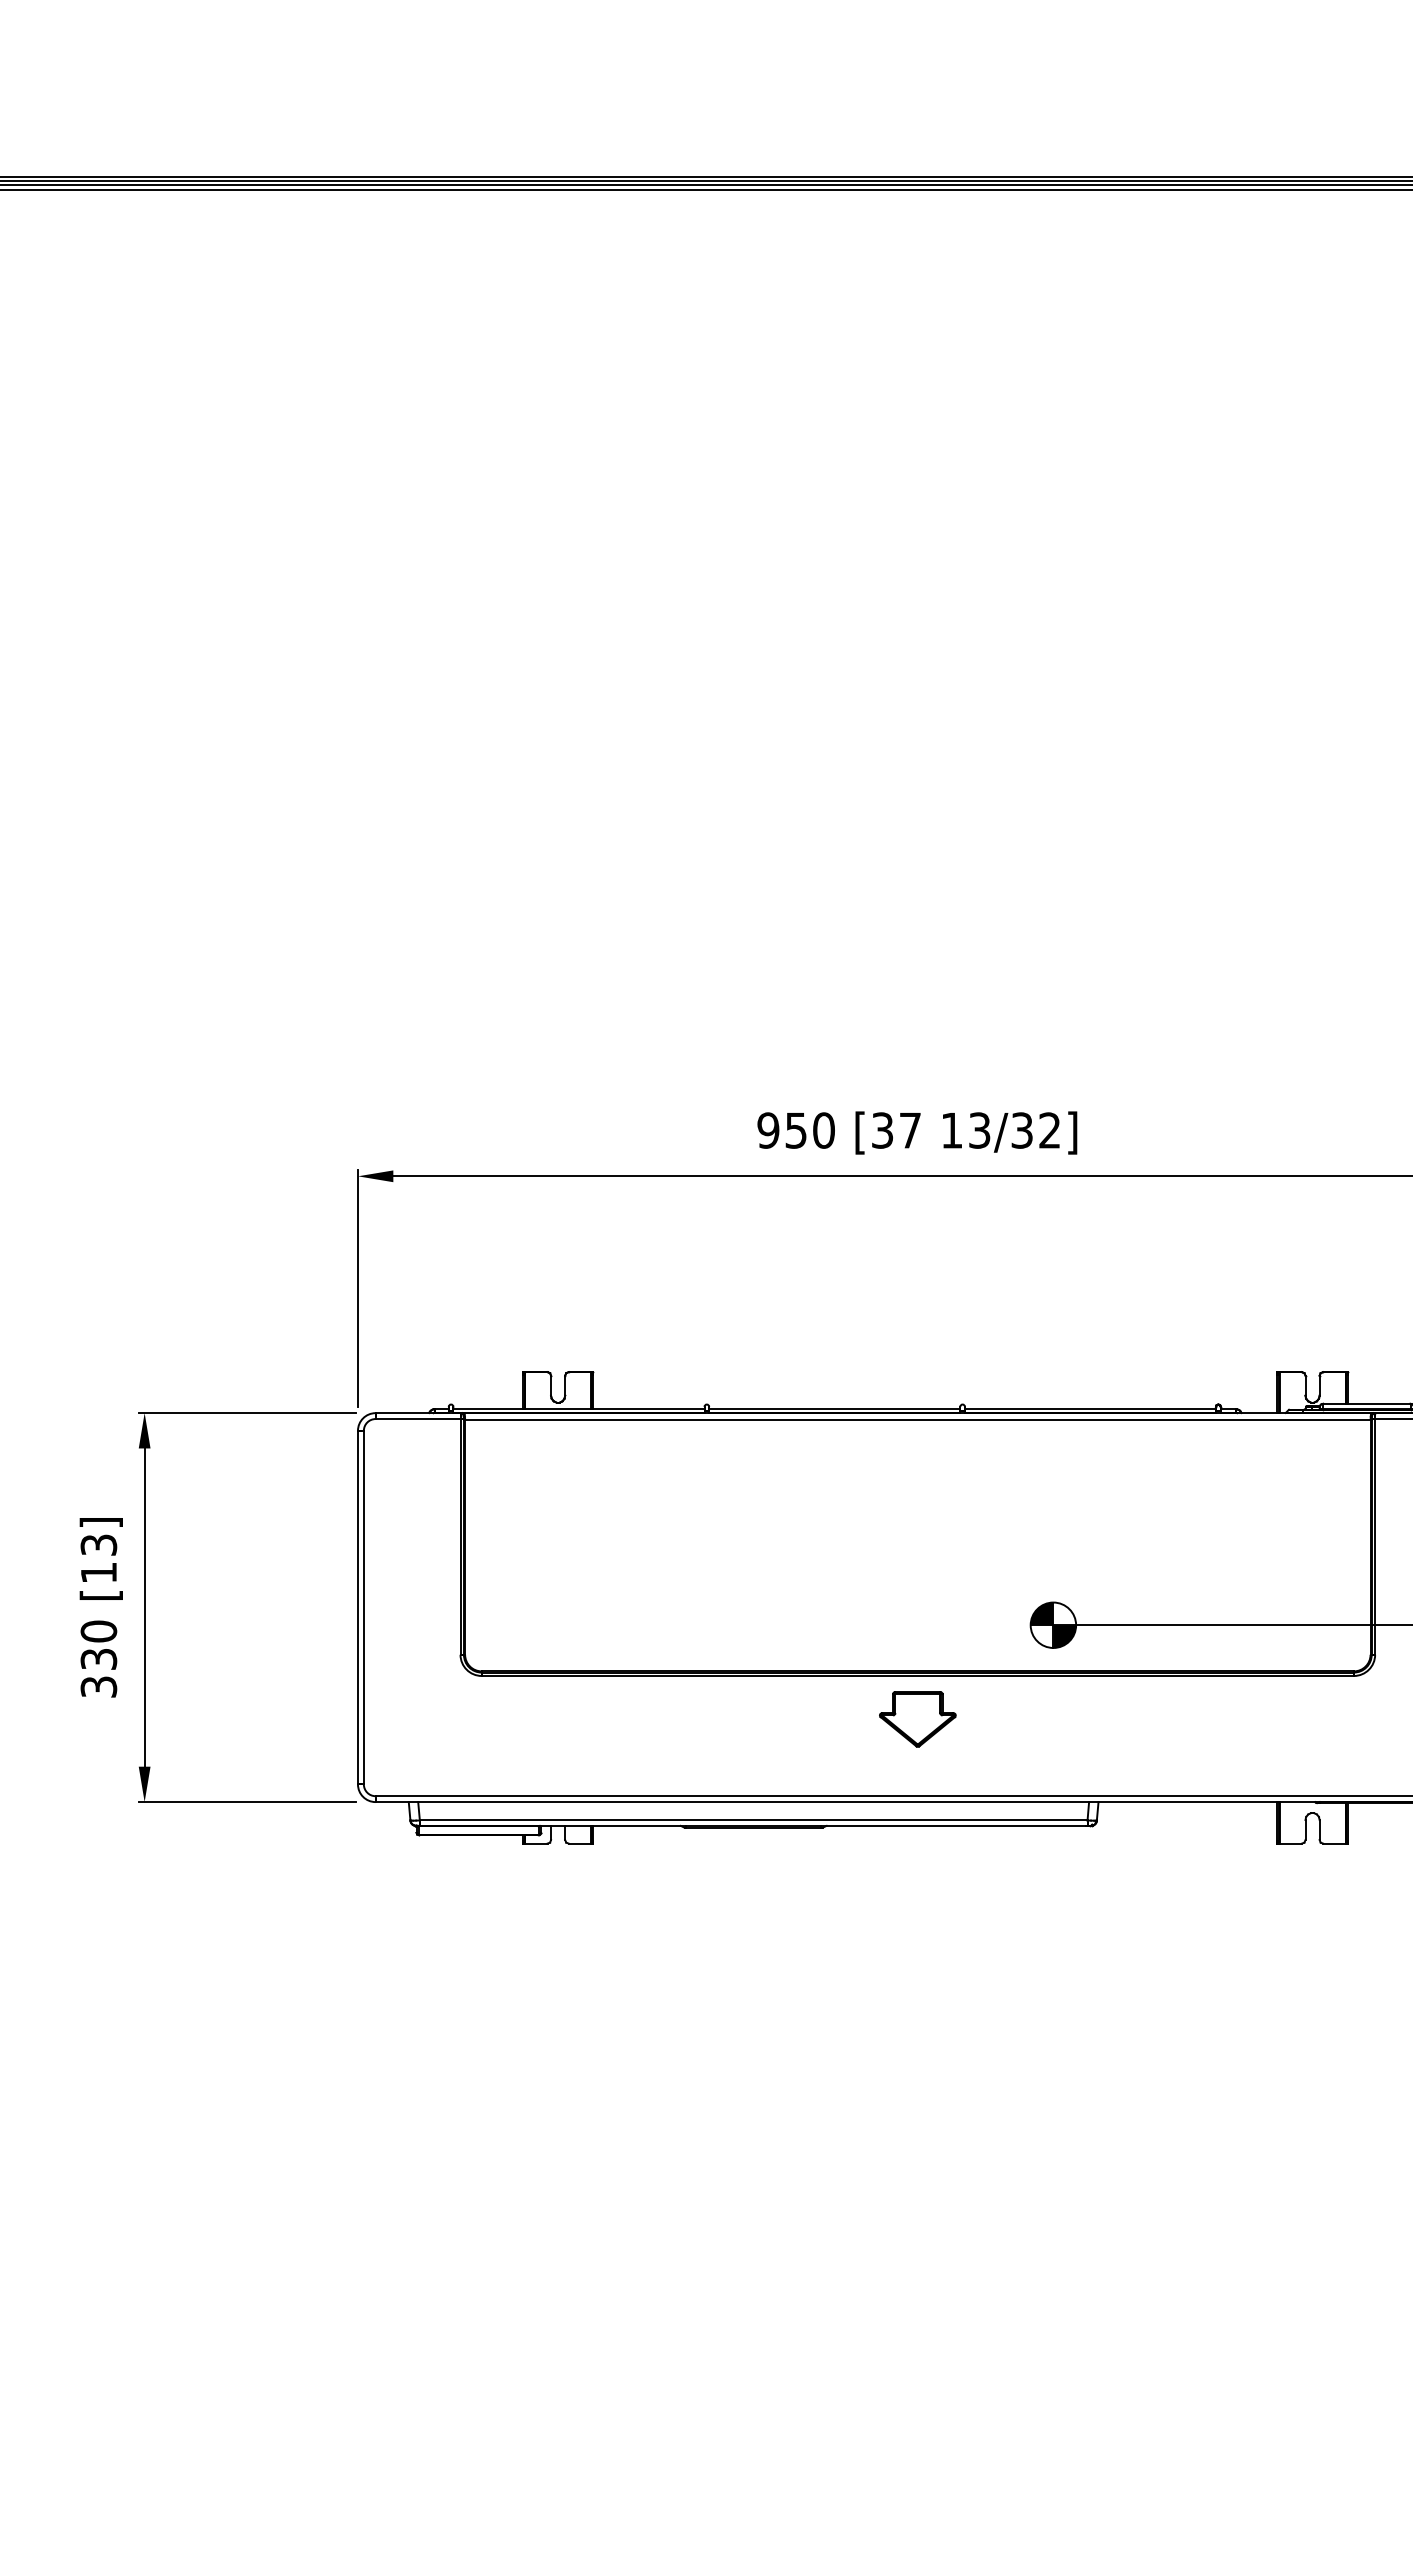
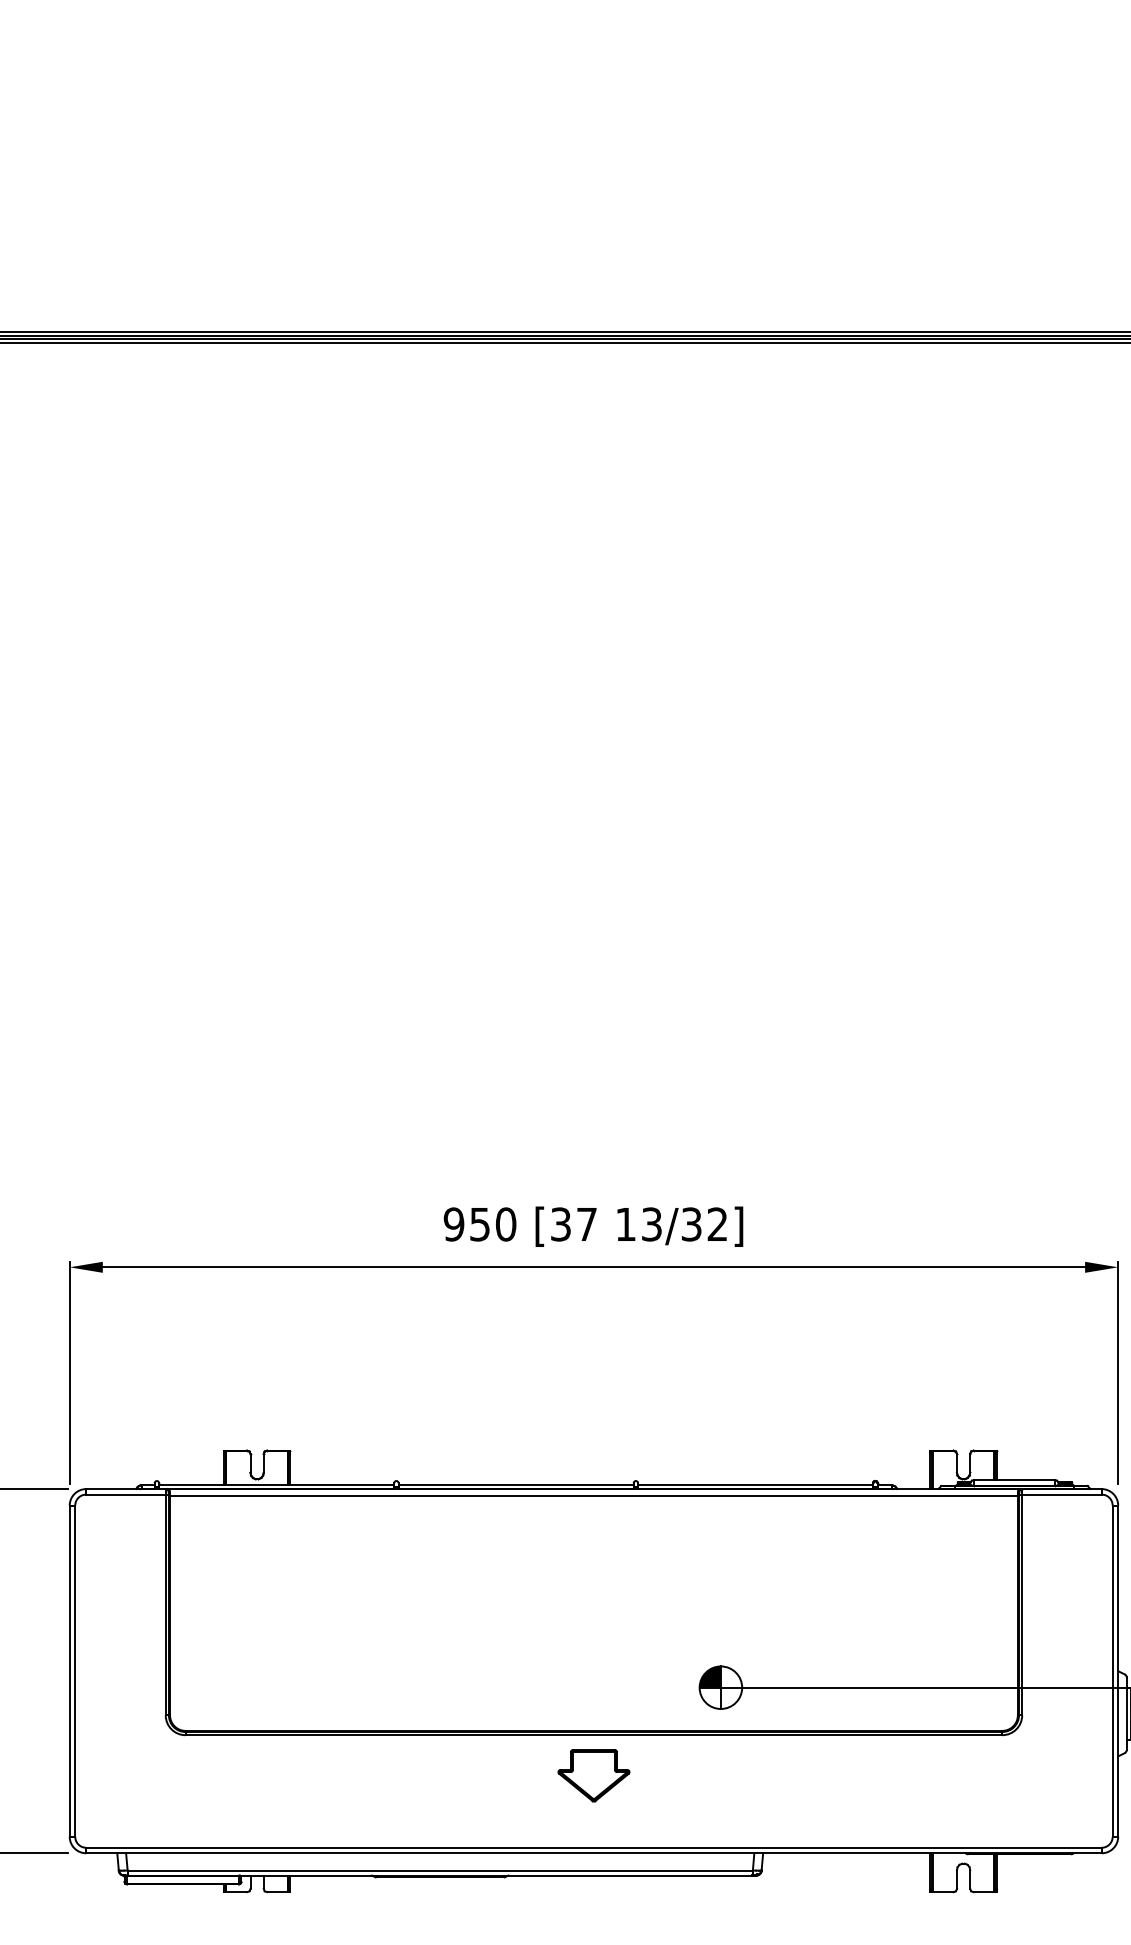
fill: (1064, 1636) -> (731, 1698), removed

